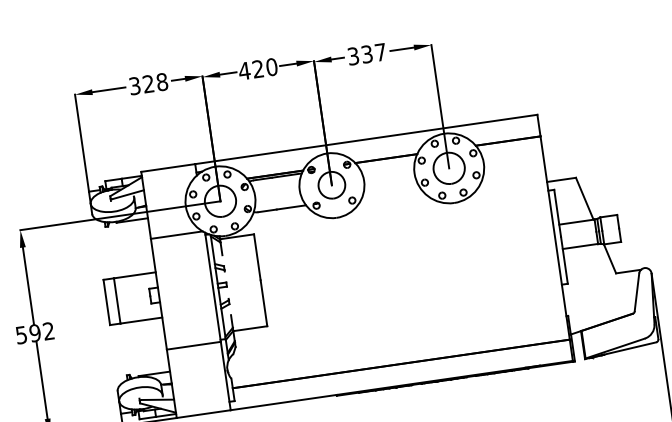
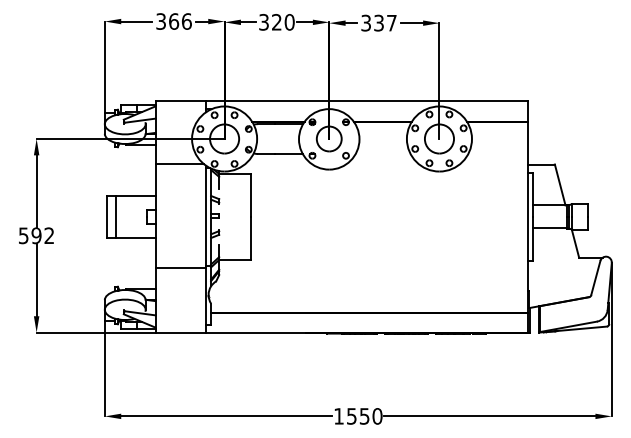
text: (243, 70) -> (263, 21), 420 -> 320
text: (155, 83) -> (180, 21), 328 -> 366

